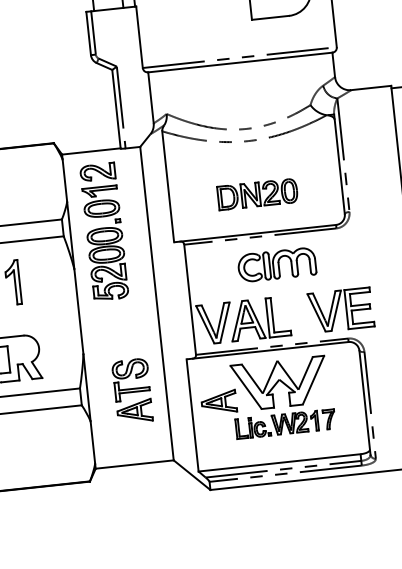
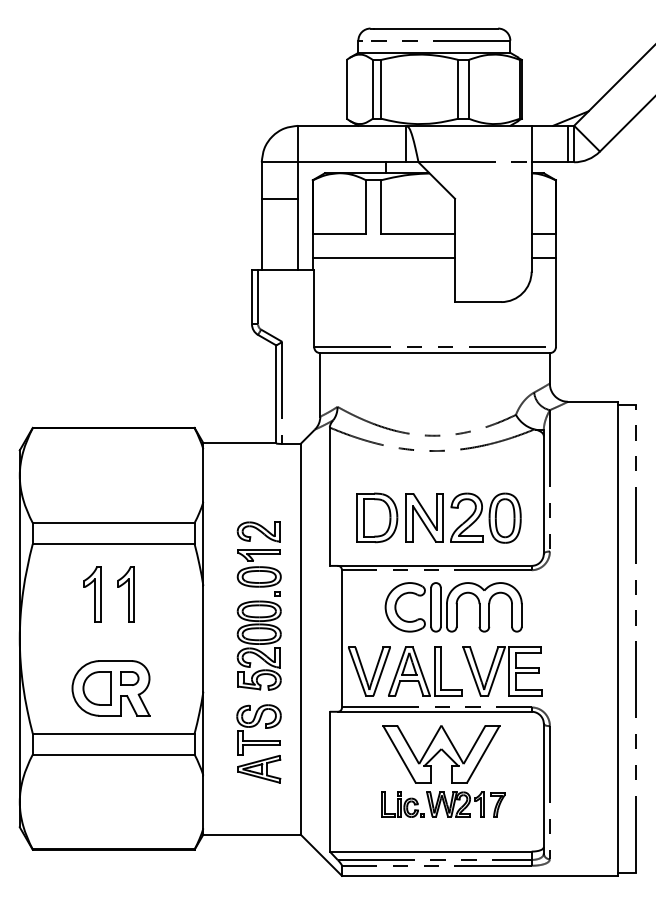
part: (257, 194) -> (438, 517), size x1.67
part: (103, 231) -> (258, 605), moved
part: (276, 265) -> (453, 607), size x1.43
part: (340, 310) -> (502, 671), moved
part: (23, 349) -> (129, 678), added
part: (219, 401) -> (364, 768), removed

